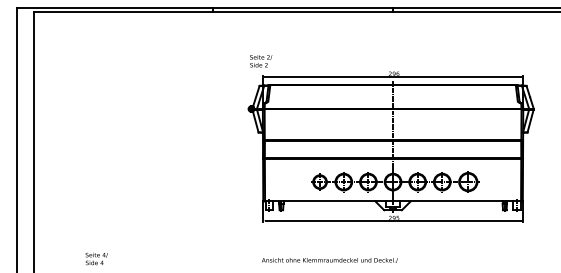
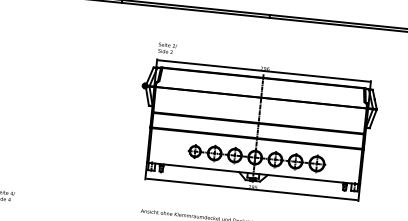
text: (261, 61) -> (167, 48), moved

